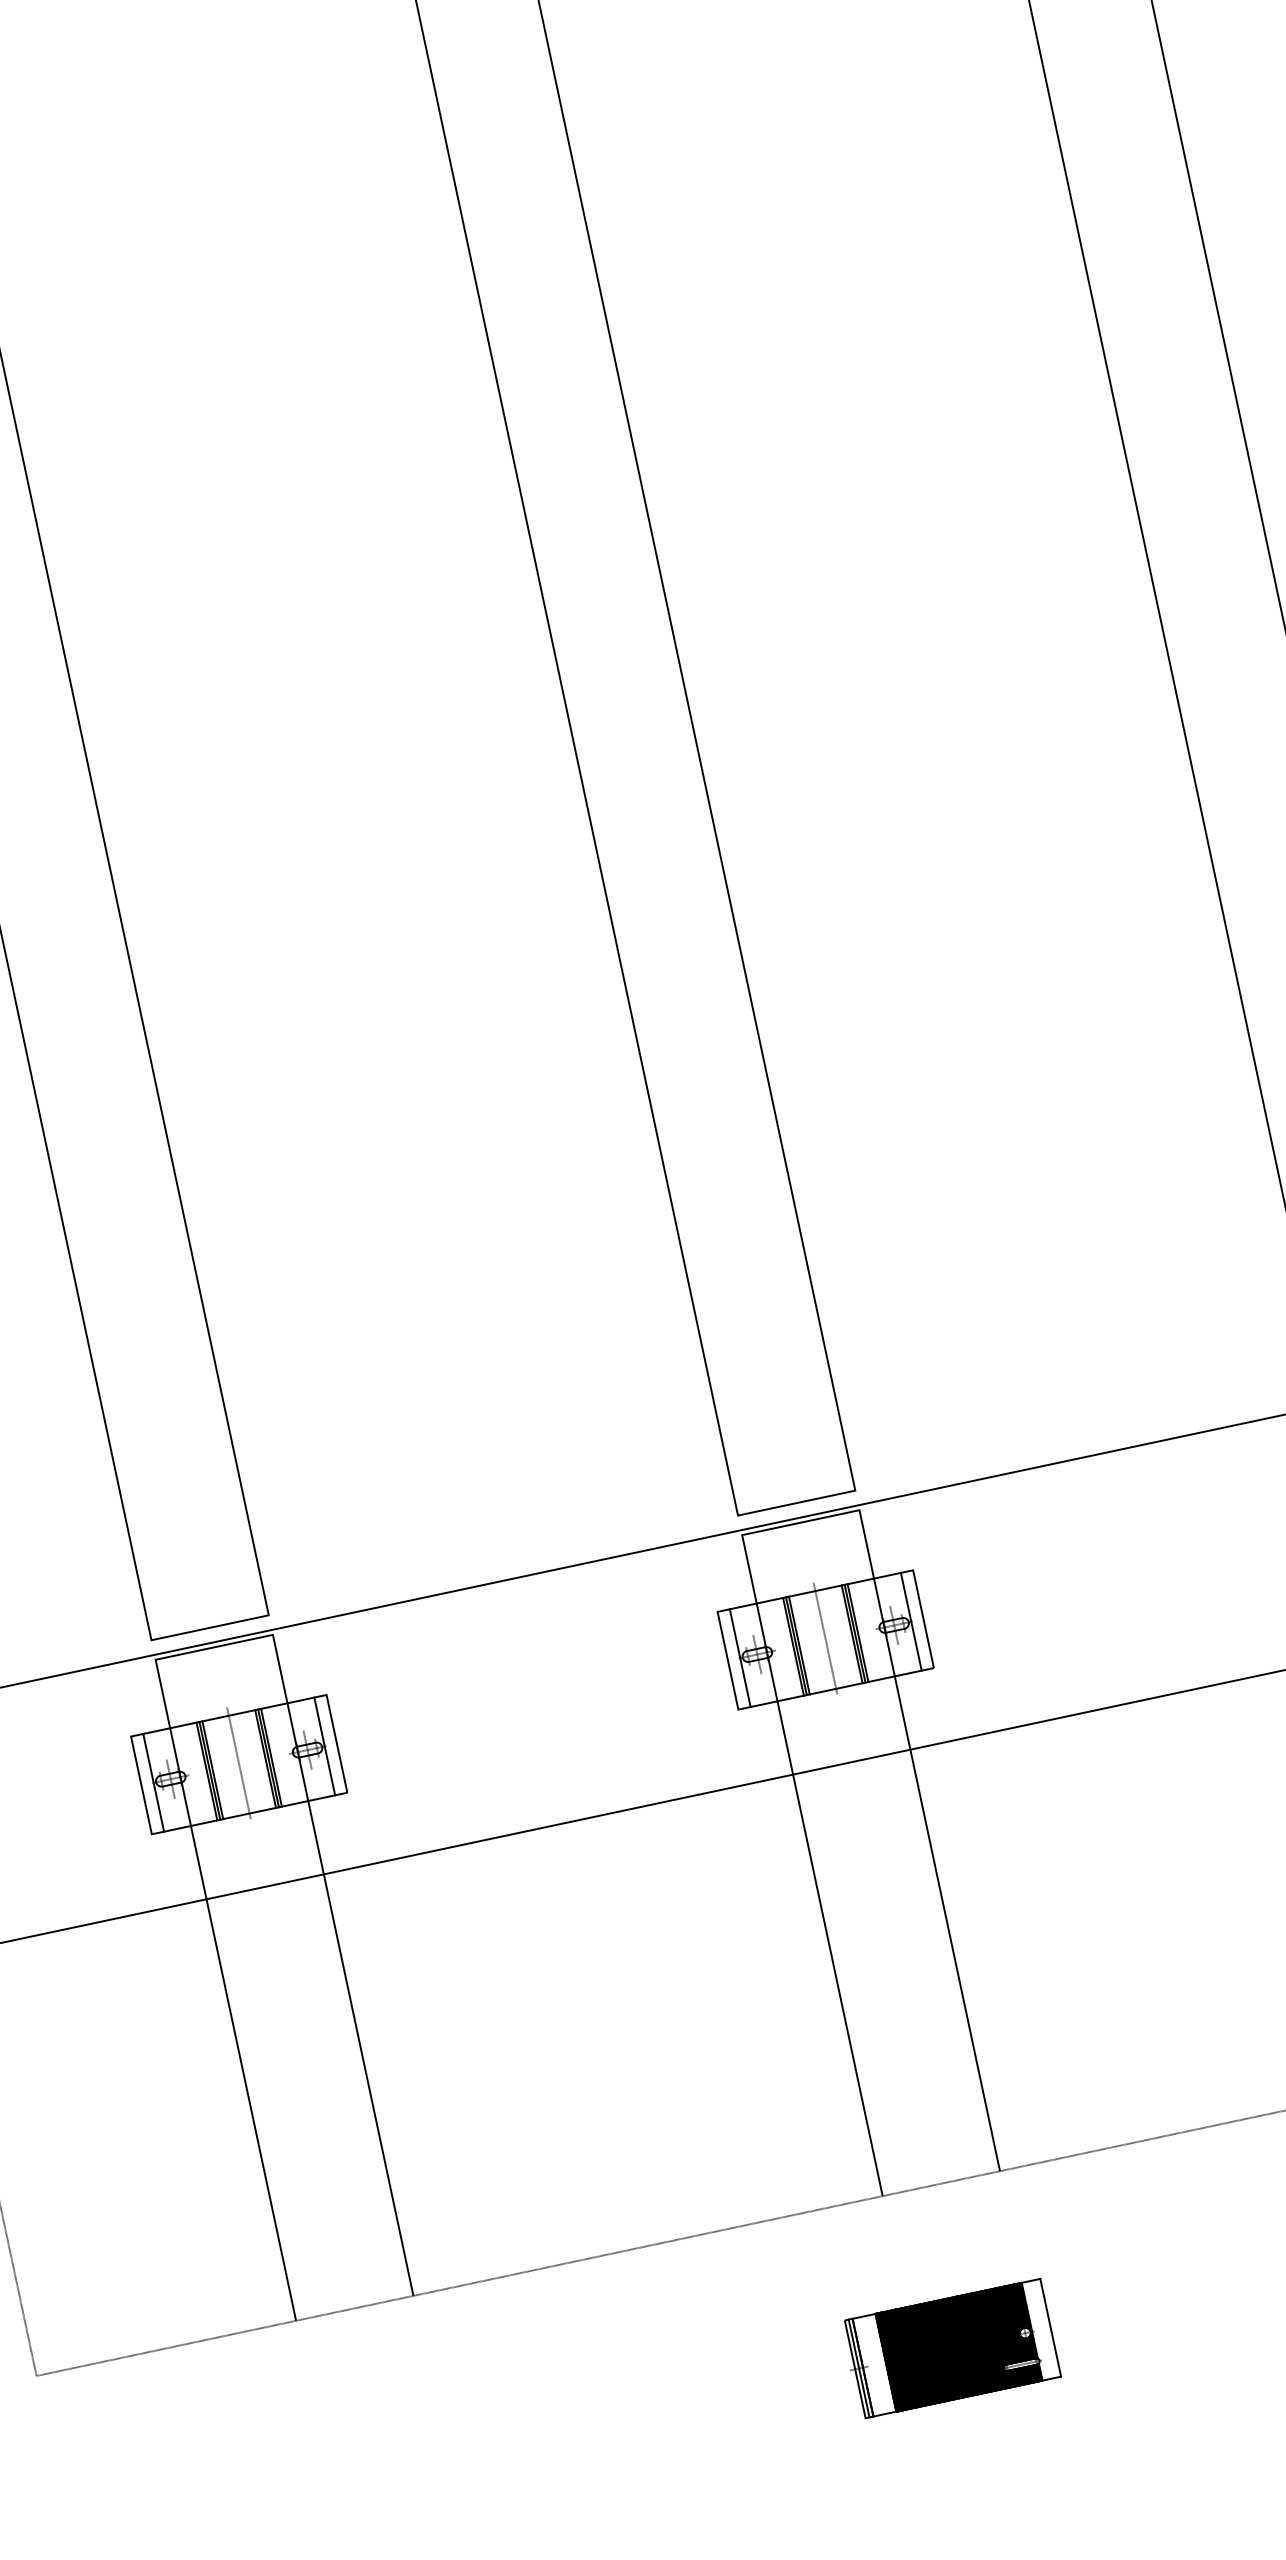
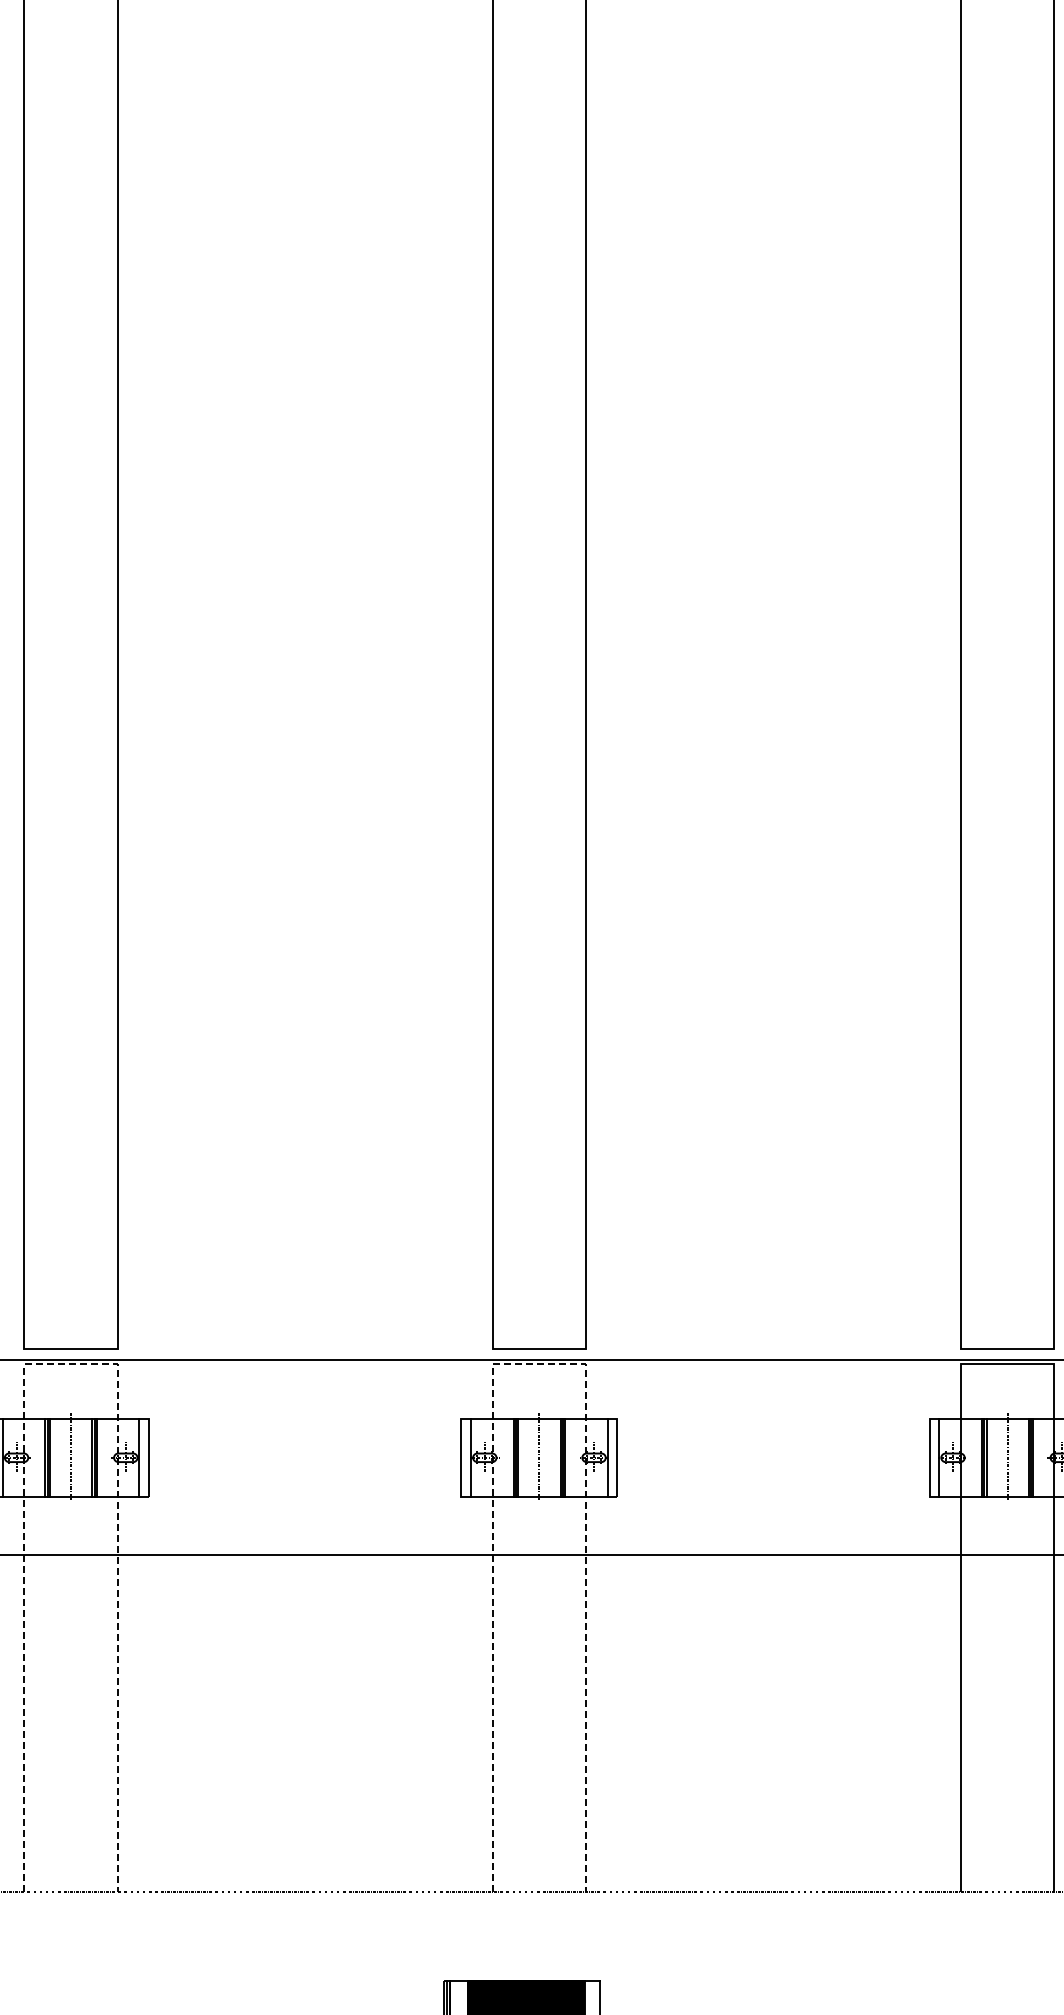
line: (801, 1523) -> (539, 1364), solid -> dashed
line: (214, 1647) -> (71, 1364), solid -> dashed

